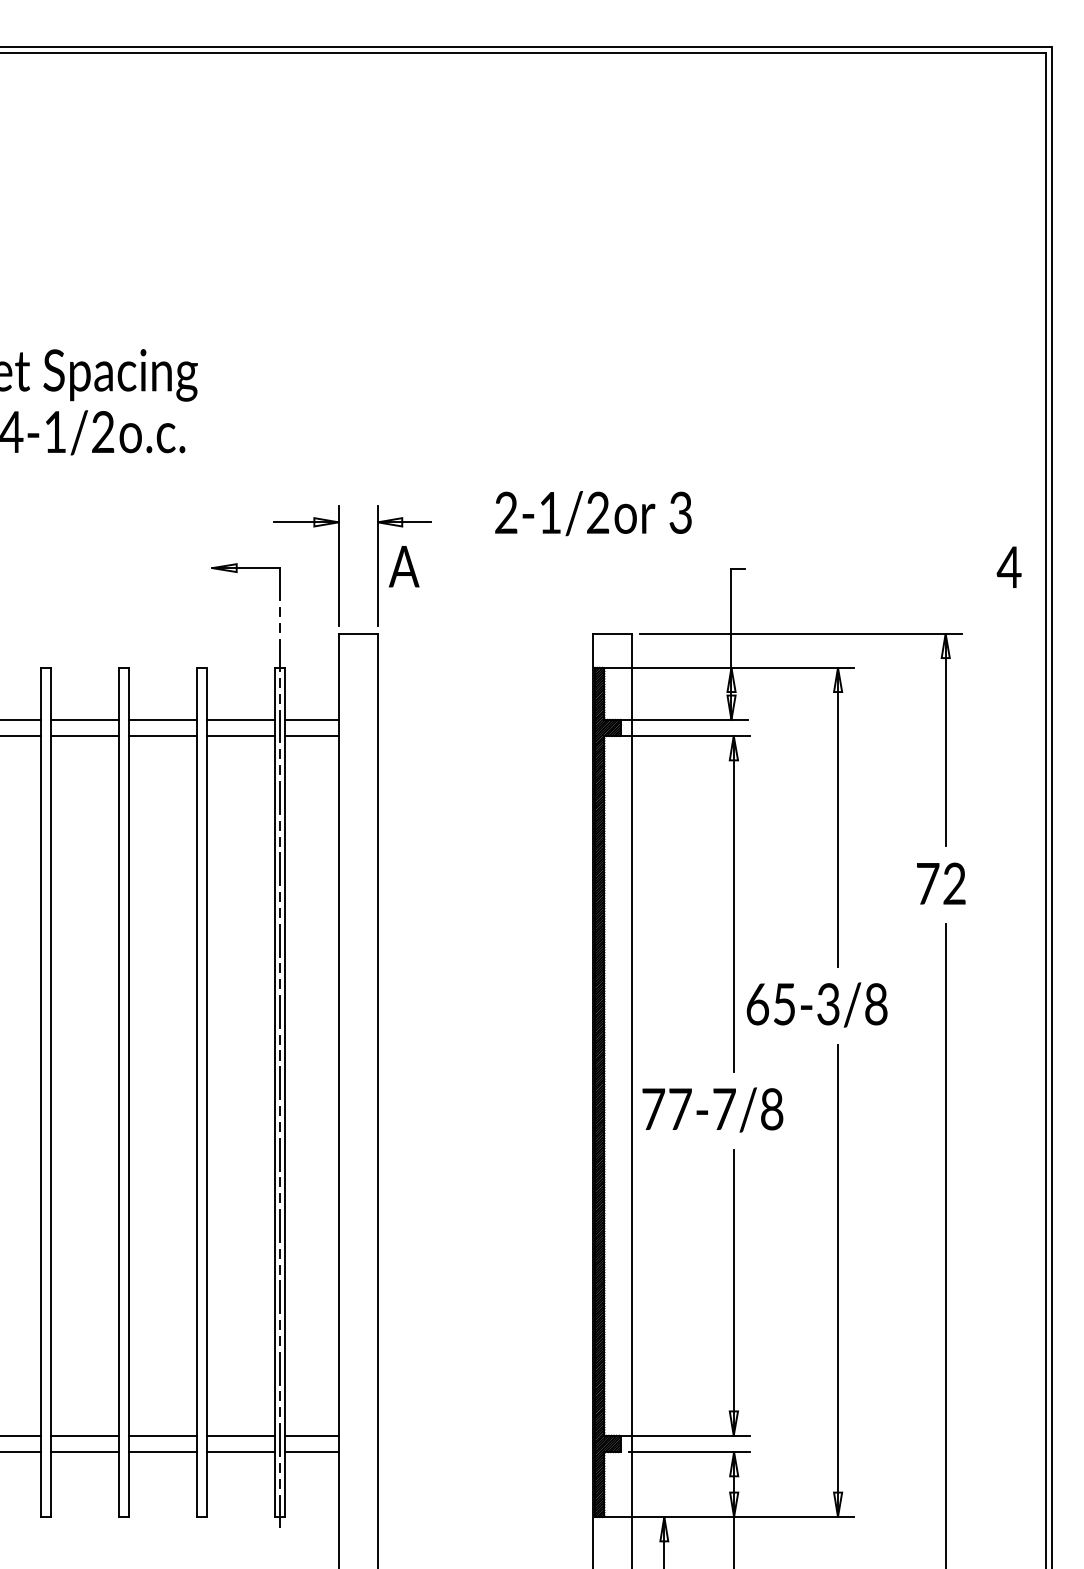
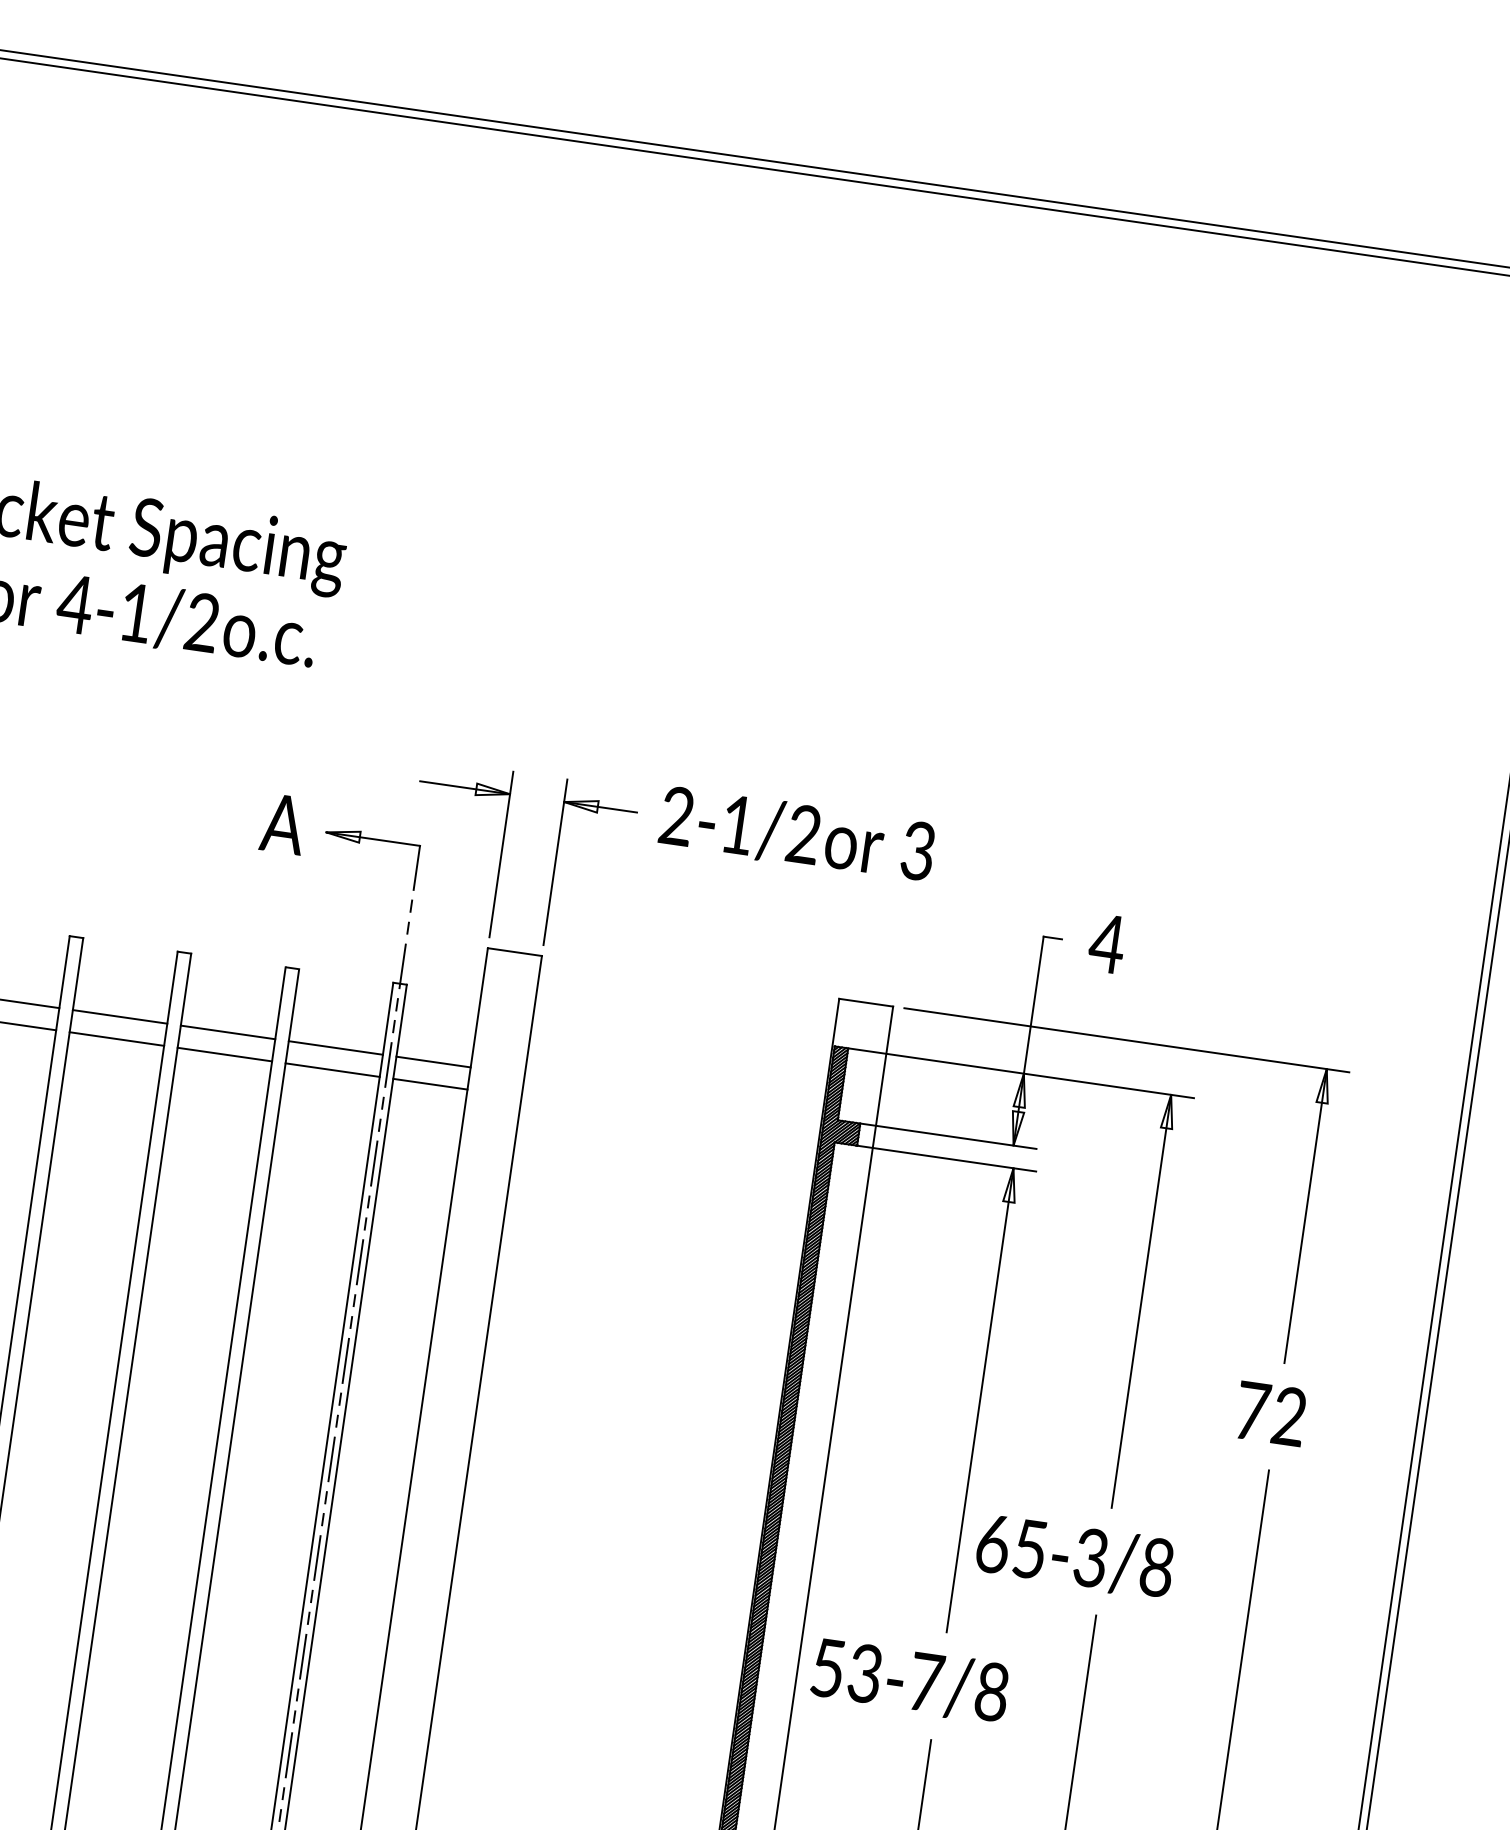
text: (593, 513) -> (797, 834), moved
text: (404, 566) -> (283, 823), moved
text: (1008, 566) -> (1106, 942), moved
text: (666, 1109) -> (846, 1671), 77-7/8 -> 53-7/8

